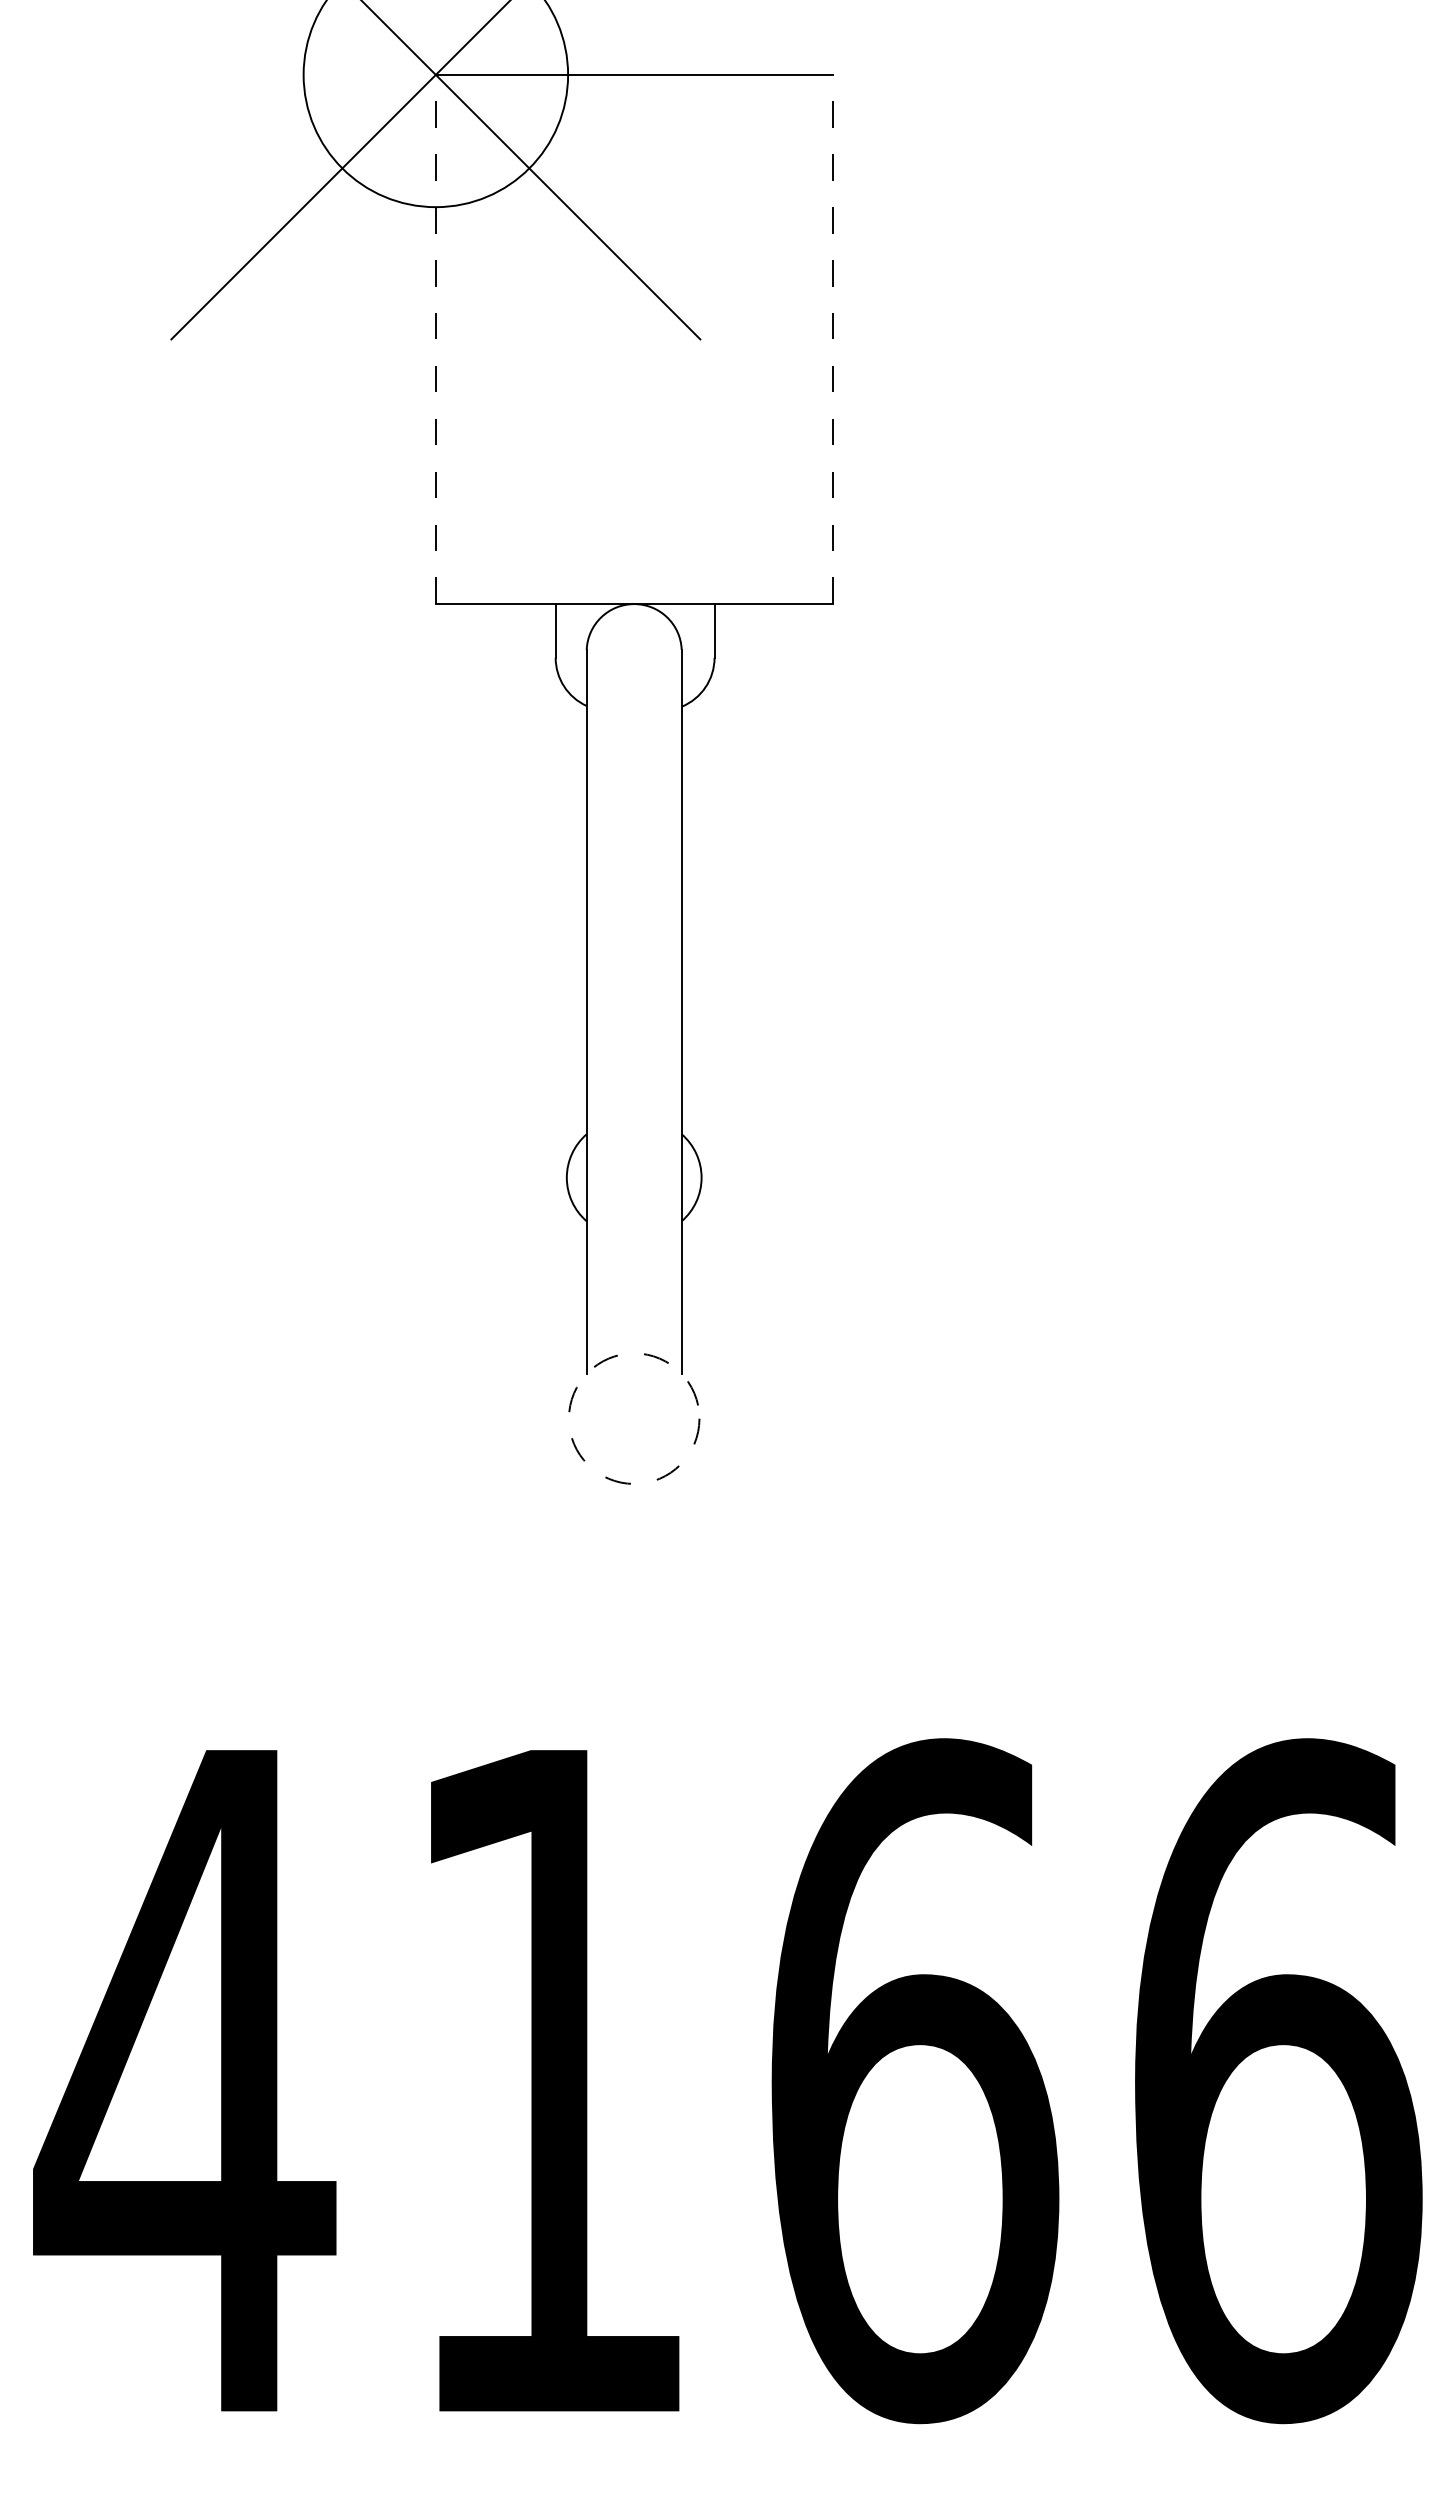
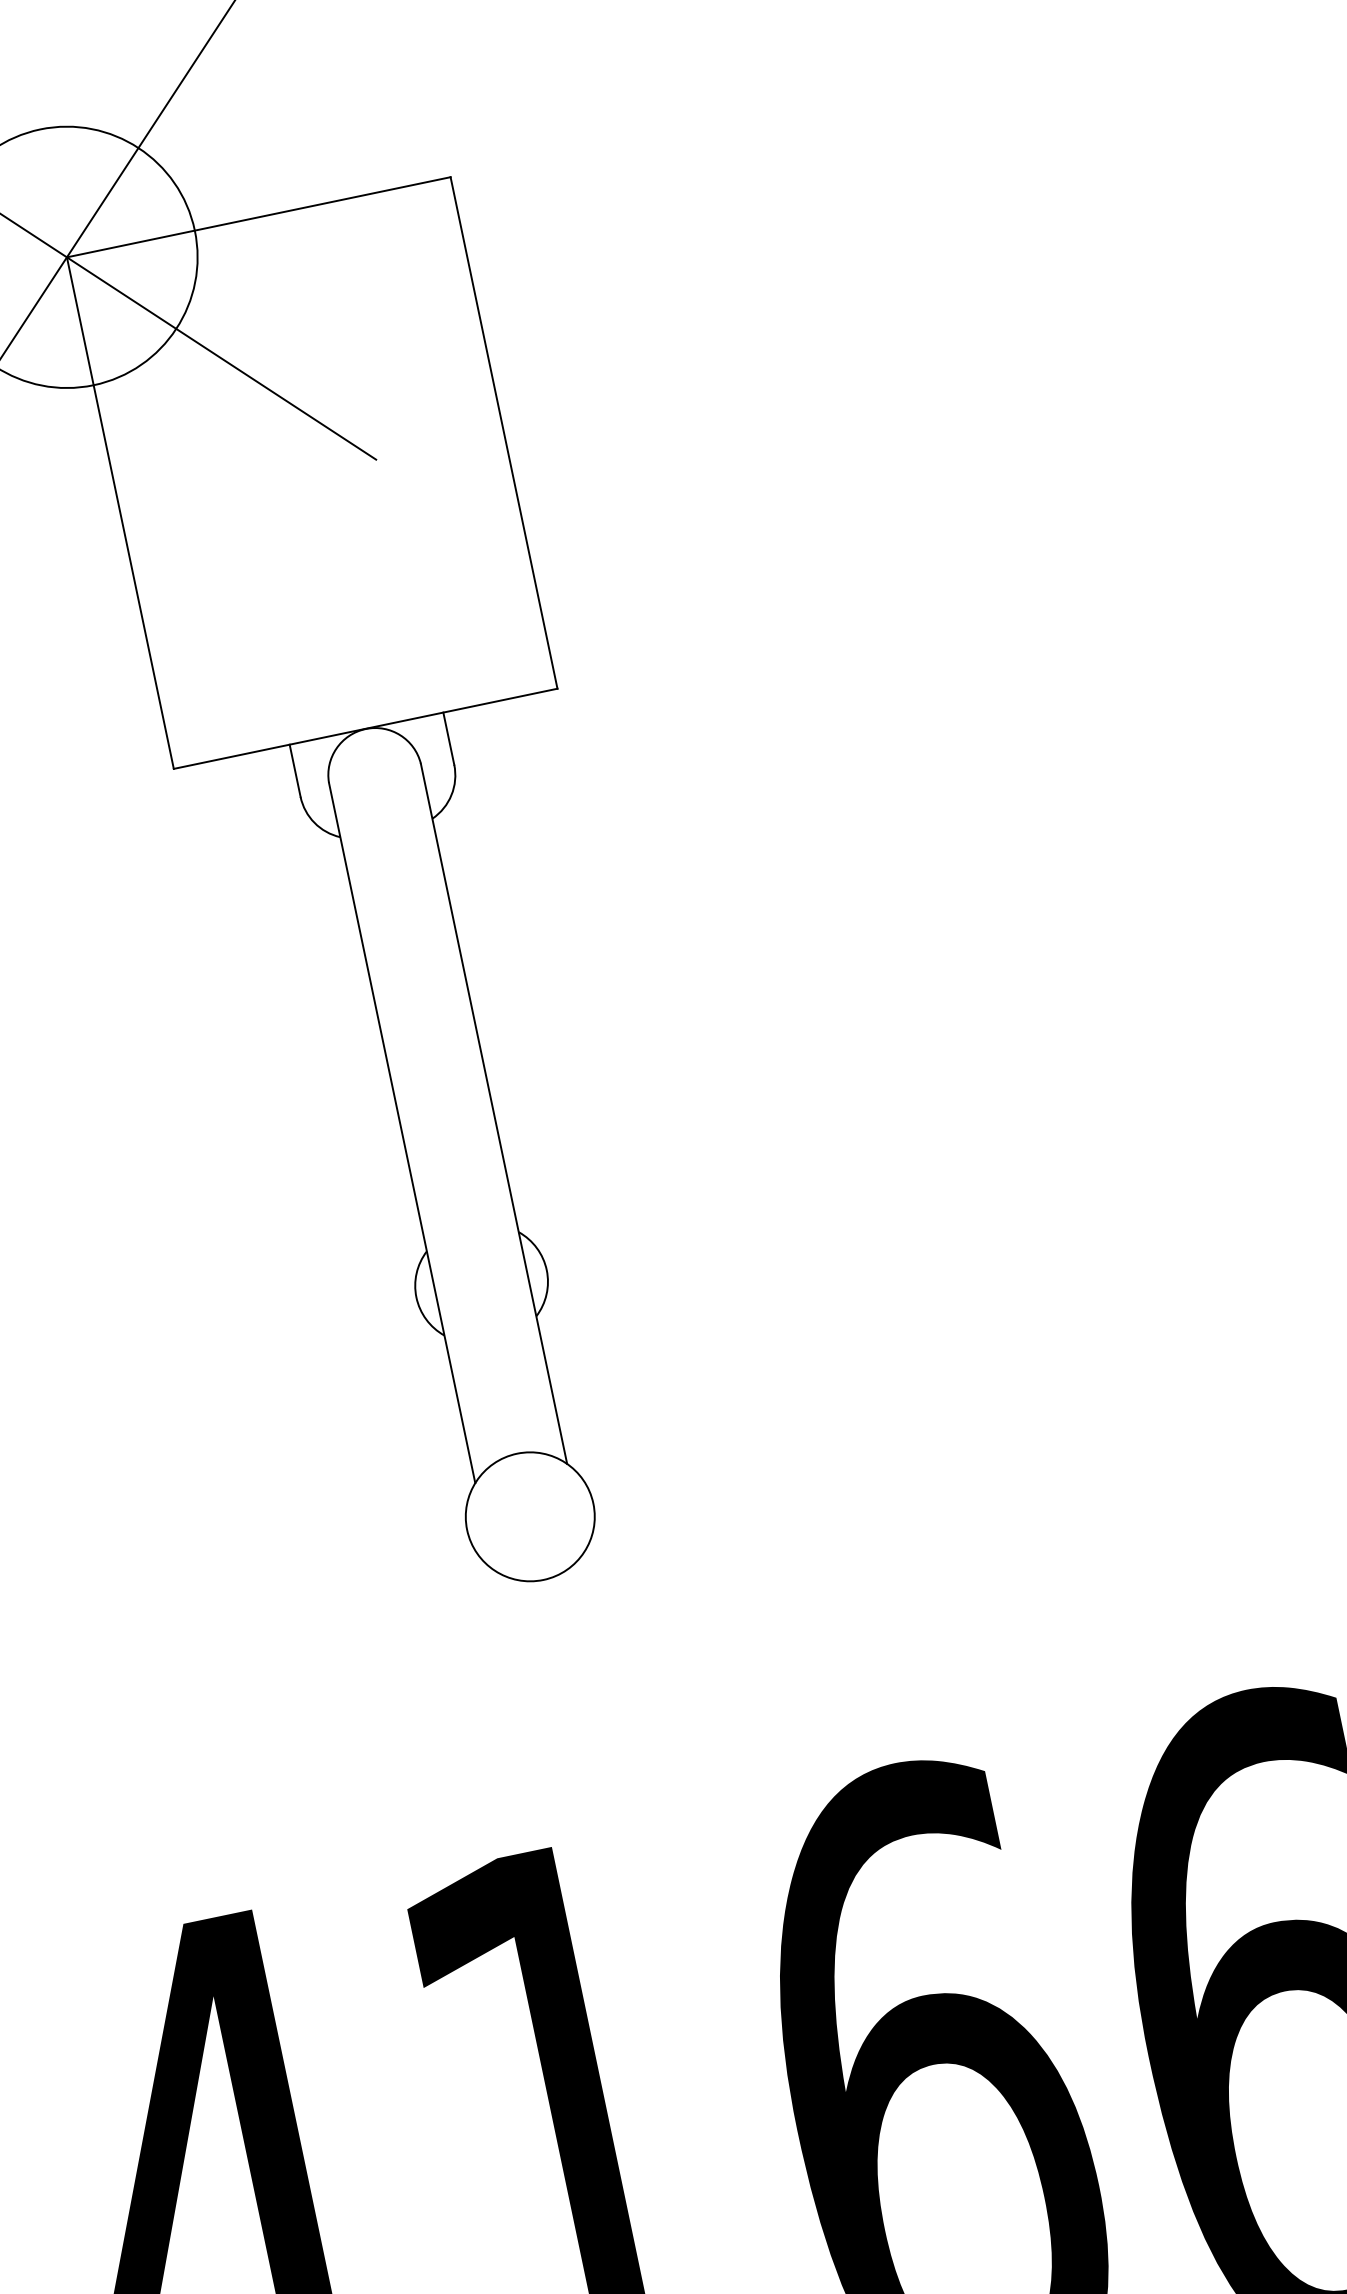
line: (435, 338) -> (119, 512), dashed -> solid
line: (832, 338) -> (503, 432), dashed -> solid
circle: (633, 1418) -> (529, 1516), dashed -> solid

